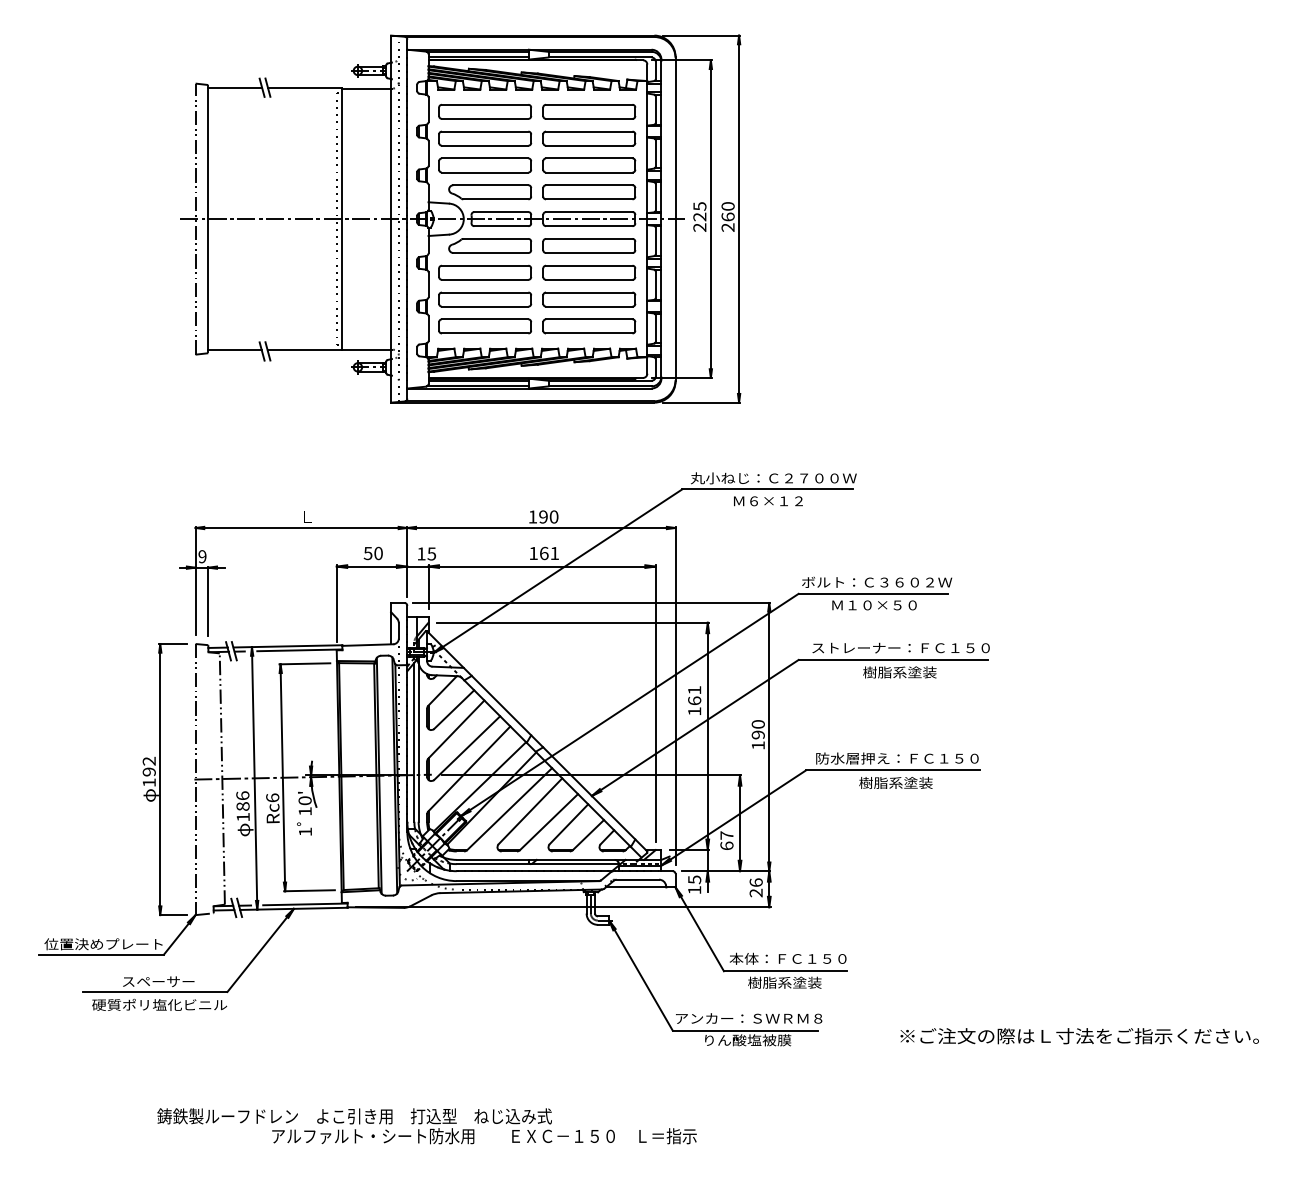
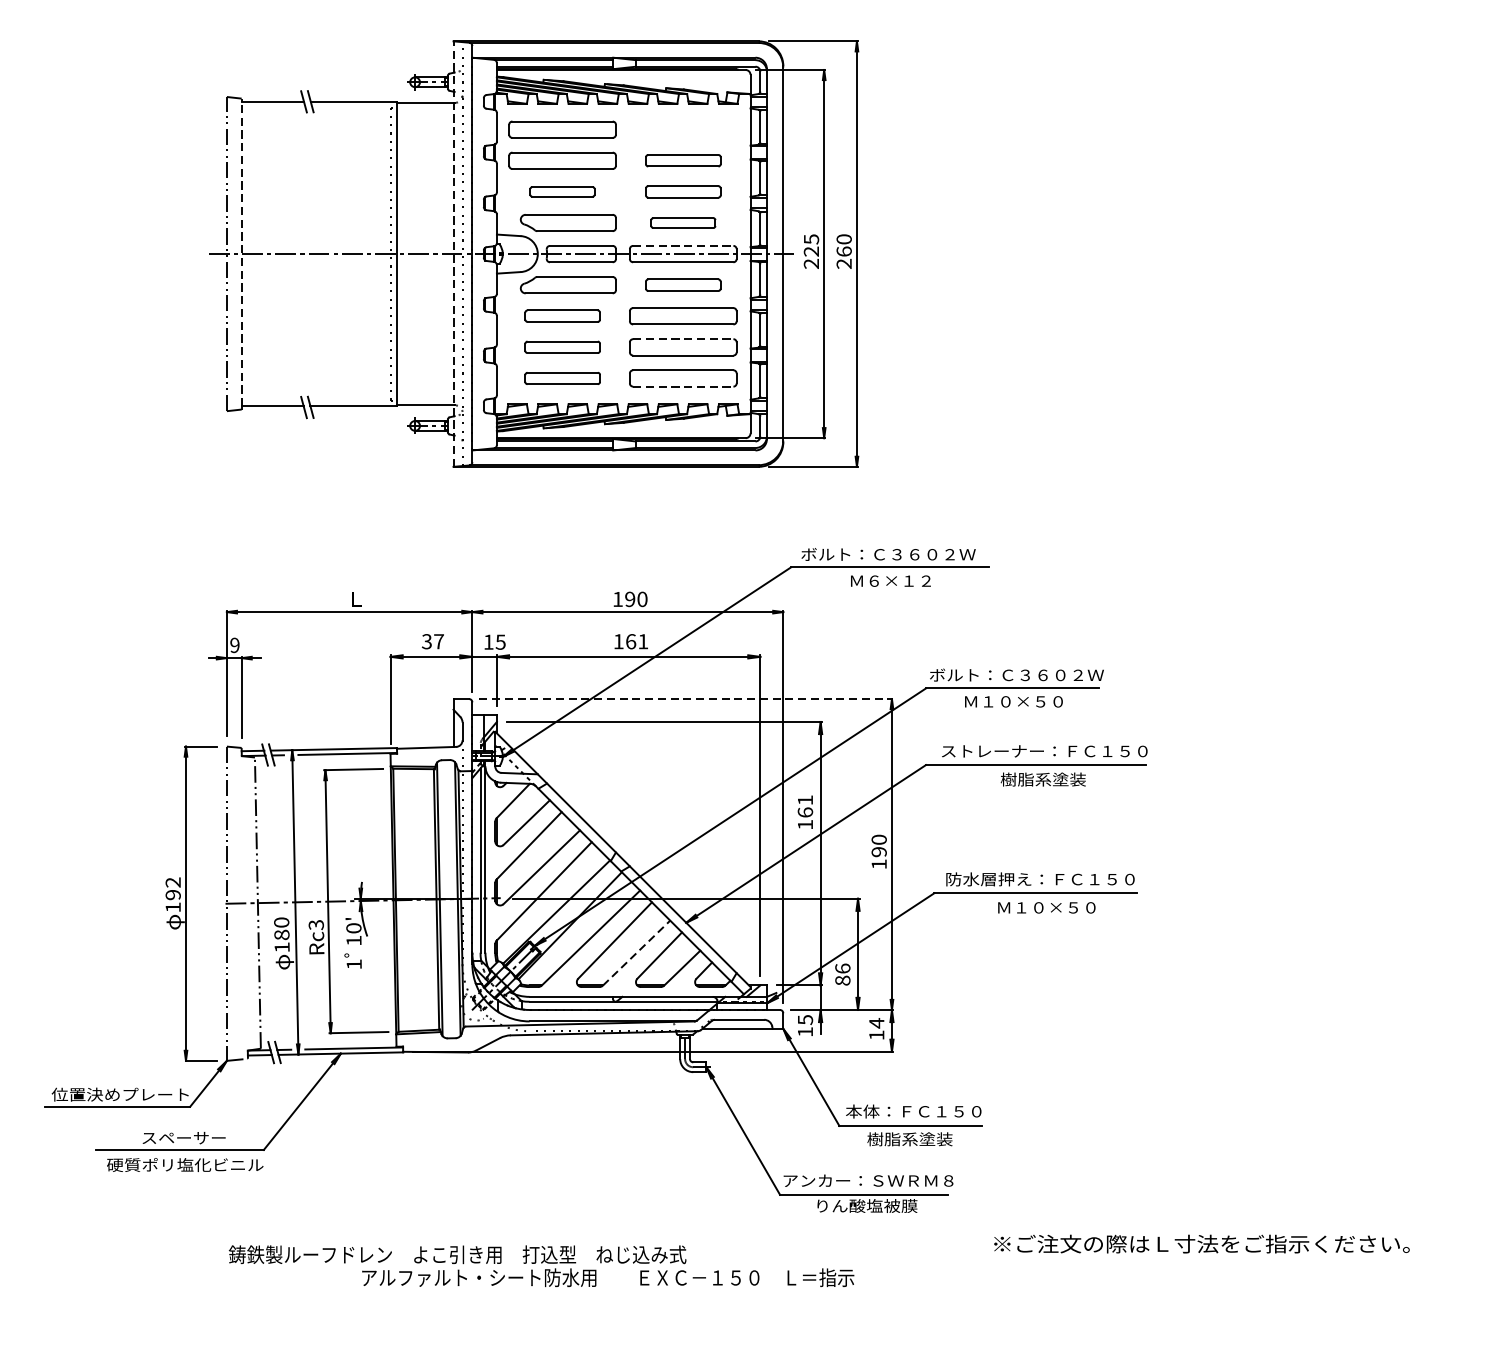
part: (589, 111) -> (683, 129), removed
part: (589, 138) -> (683, 160), size x0.7
part: (484, 165) -> (561, 191), size x0.6
part: (589, 165) -> (683, 191), size x0.7
part: (589, 192) -> (683, 223), size x0.6
line: (589, 212) -> (683, 246), solid -> dashed
line: (208, 218) -> (241, 253), solid -> dashed
line: (391, 219) -> (454, 254), solid -> dashed
part: (589, 245) -> (683, 284), size x0.7
part: (485, 272) -> (562, 315), size x0.7
line: (589, 292) -> (683, 339), solid -> dashed
part: (485, 299) -> (562, 347), size x0.7
part: (485, 326) -> (562, 378), size x0.7
line: (589, 333) -> (683, 386), solid -> dashed
text: (773, 478) -> (896, 554), 丸小ねじ：Ｃ２７００Ｗ -> ボルト：Ｃ３６０２Ｗ
text: (373, 553) -> (433, 641), 50 -> 37
line: (591, 602) -> (685, 698), solid -> dashed
text: (901, 782) -> (1045, 907), 樹脂系塗装 -> Ｍ１０×５０
text: (242, 795) -> (281, 922), 186 -> 180
text: (272, 797) -> (316, 924), Rc6 -> Rc3
line: (549, 821) -> (637, 952), solid -> dashed
text: (726, 840) -> (842, 974), 67 -> 86
text: (755, 887) -> (875, 1028), 26 -> 14
text: (1079, 1036) -> (1201, 1244), moved
text: (426, 1126) -> (540, 1266), moved

